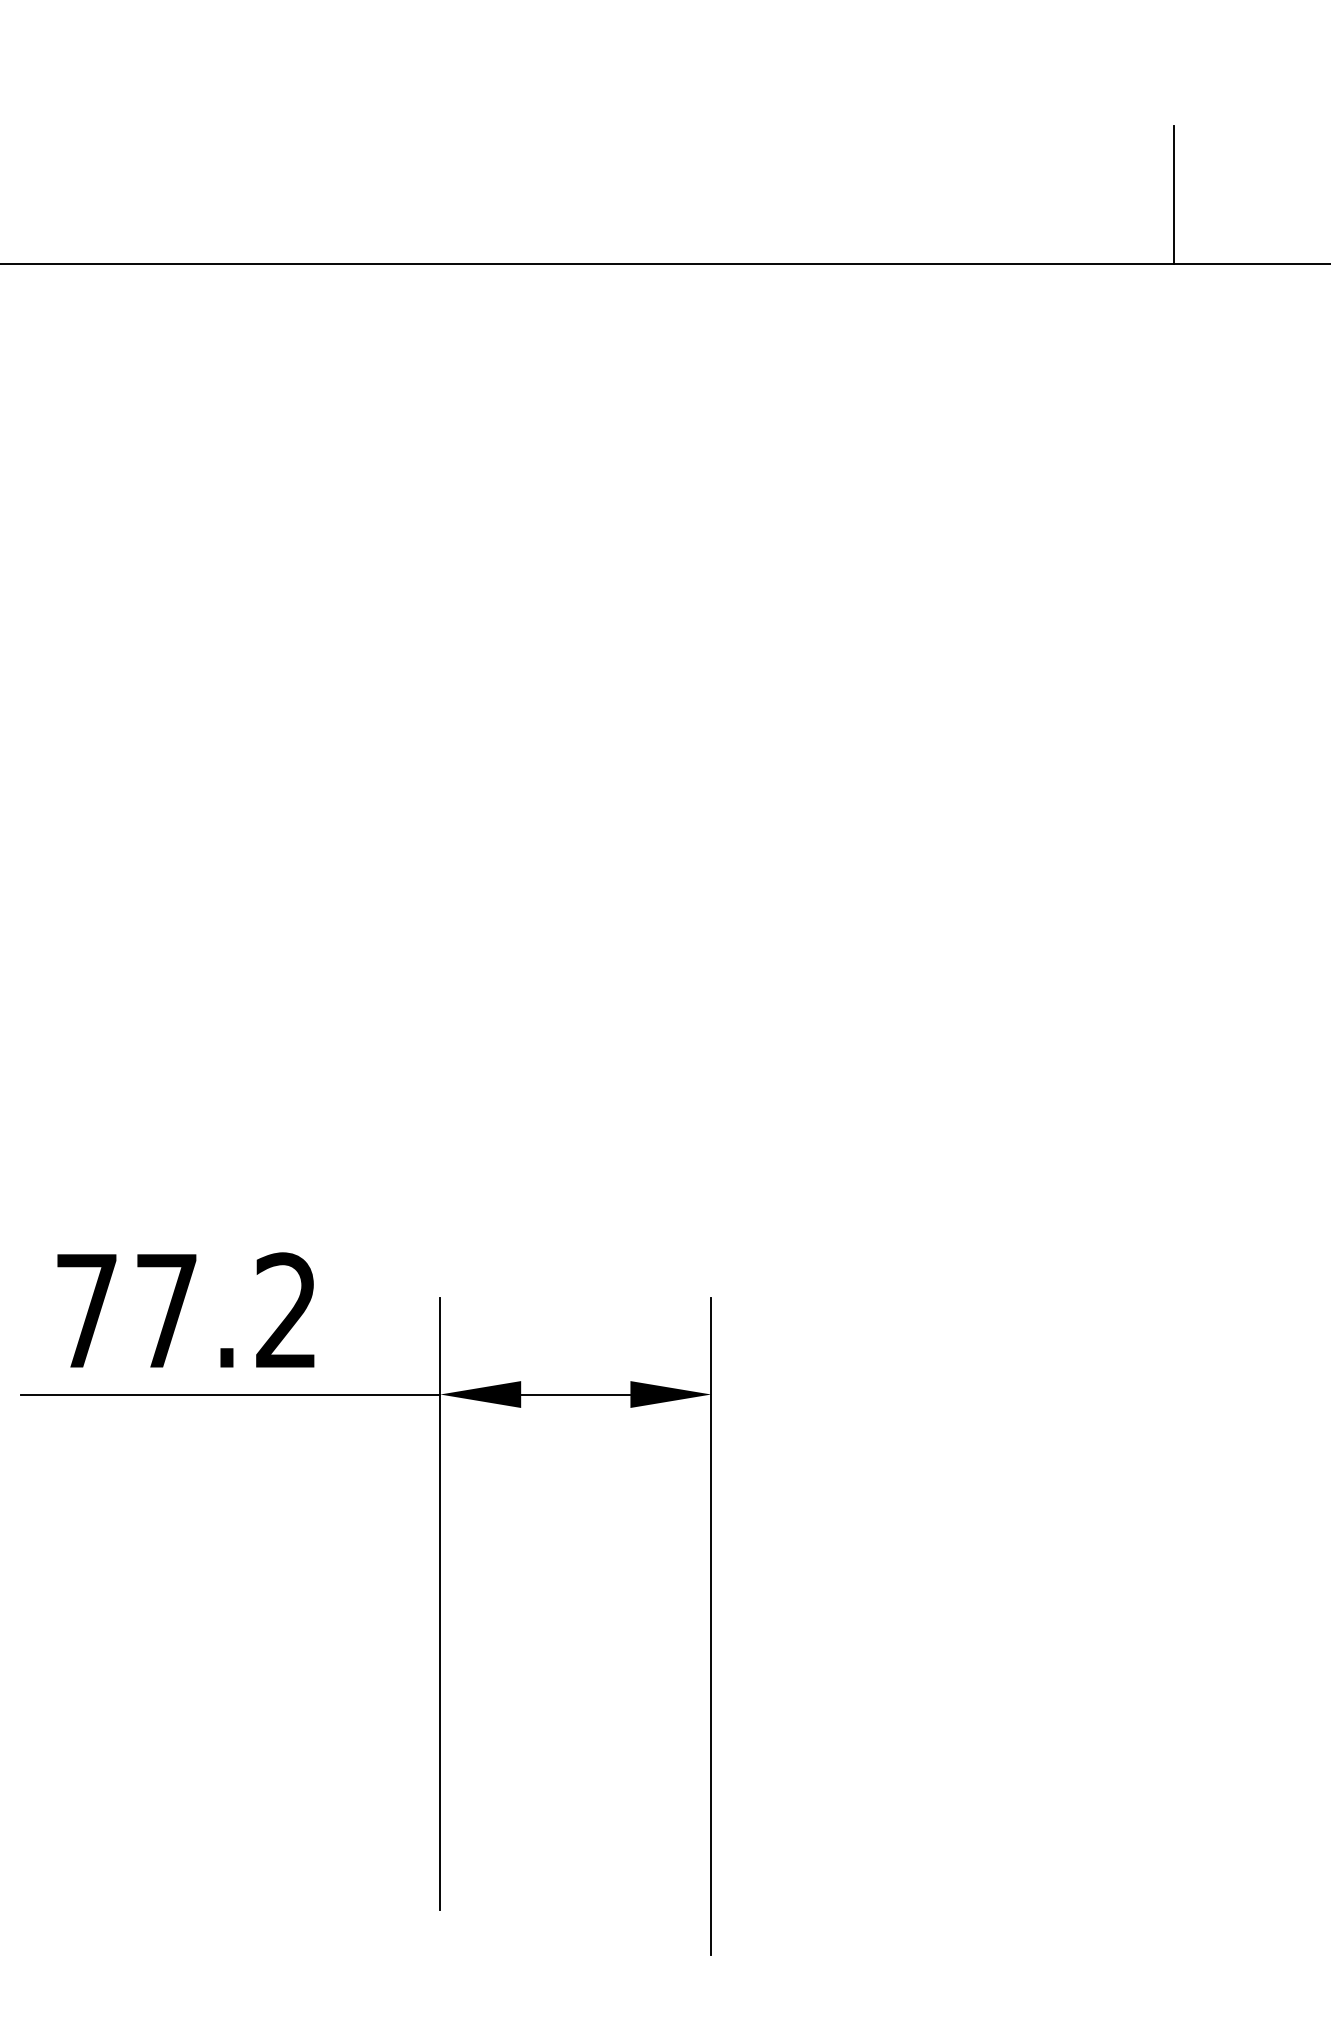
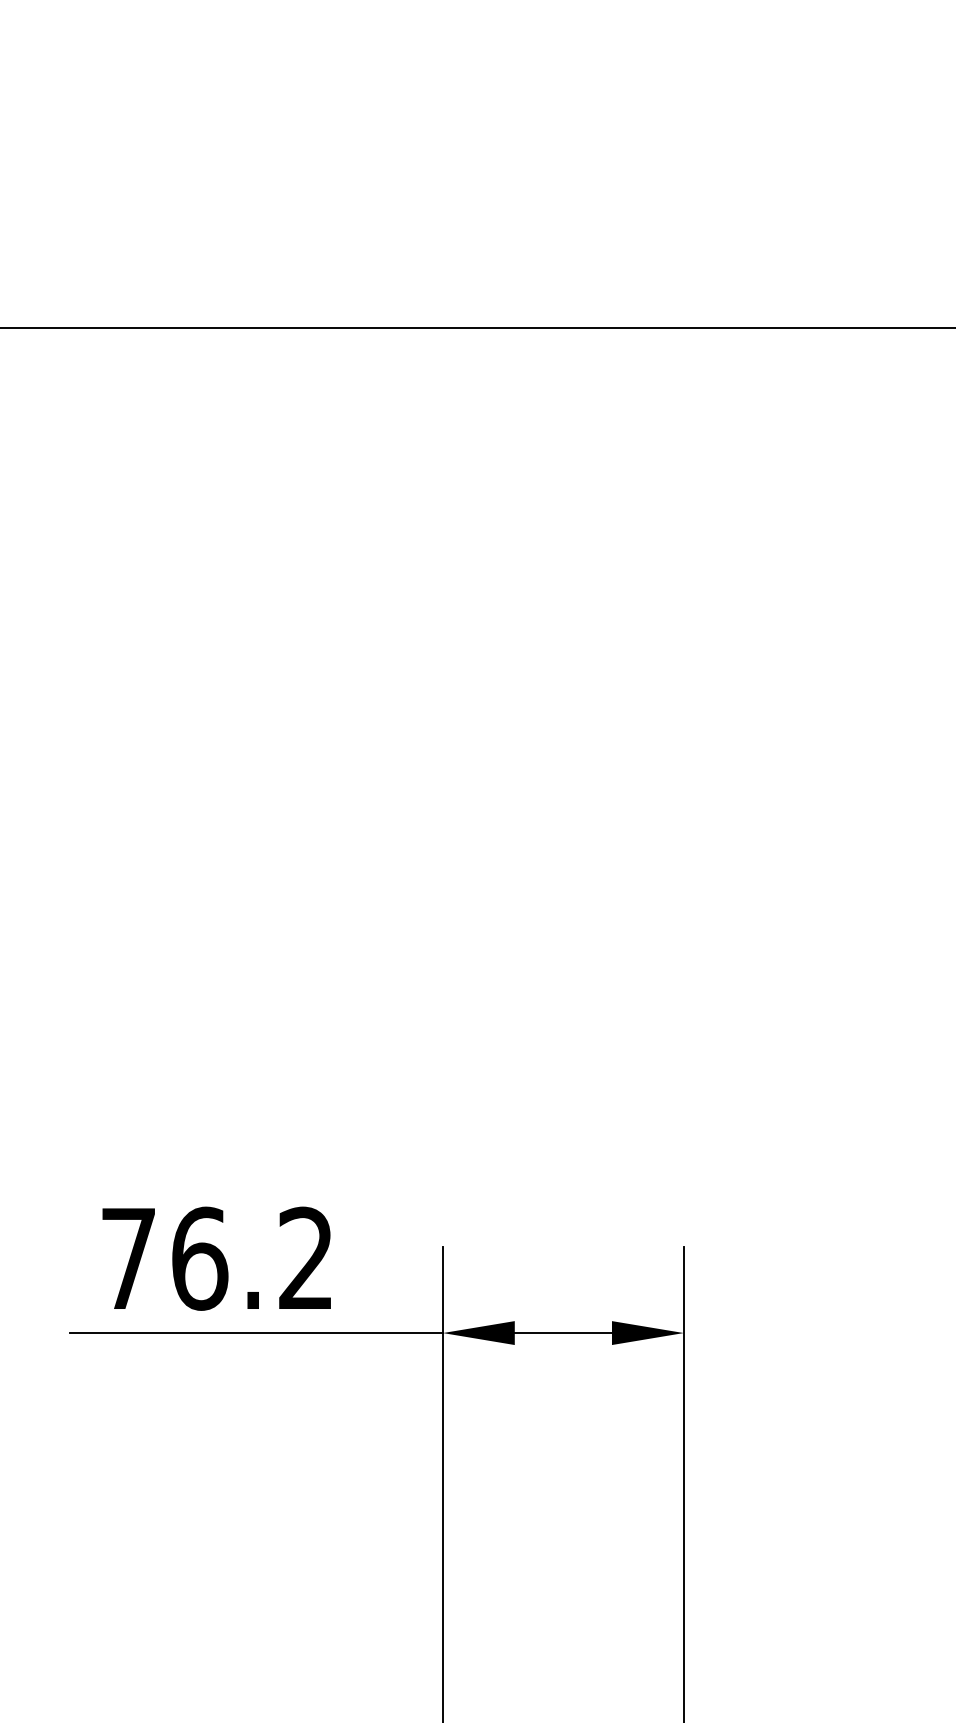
text: (167, 1310) -> (200, 1258), 77.2 -> 76.2

